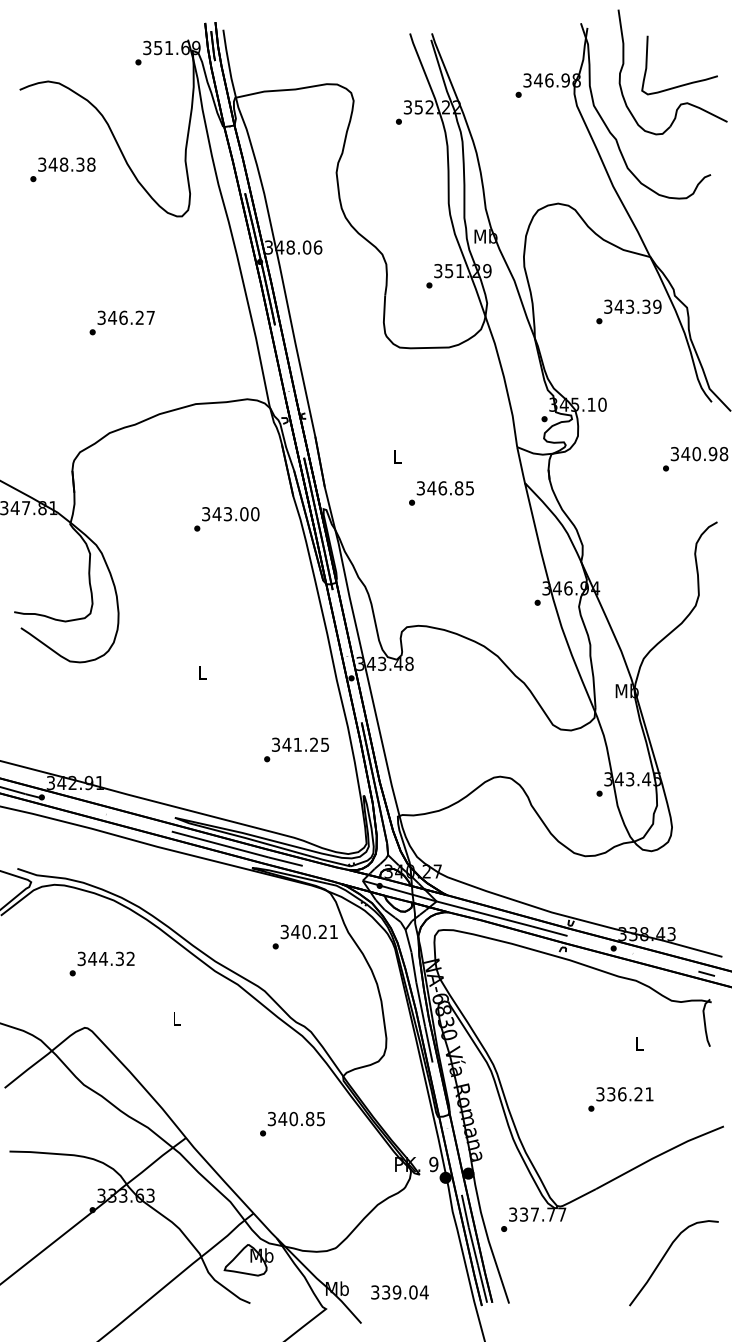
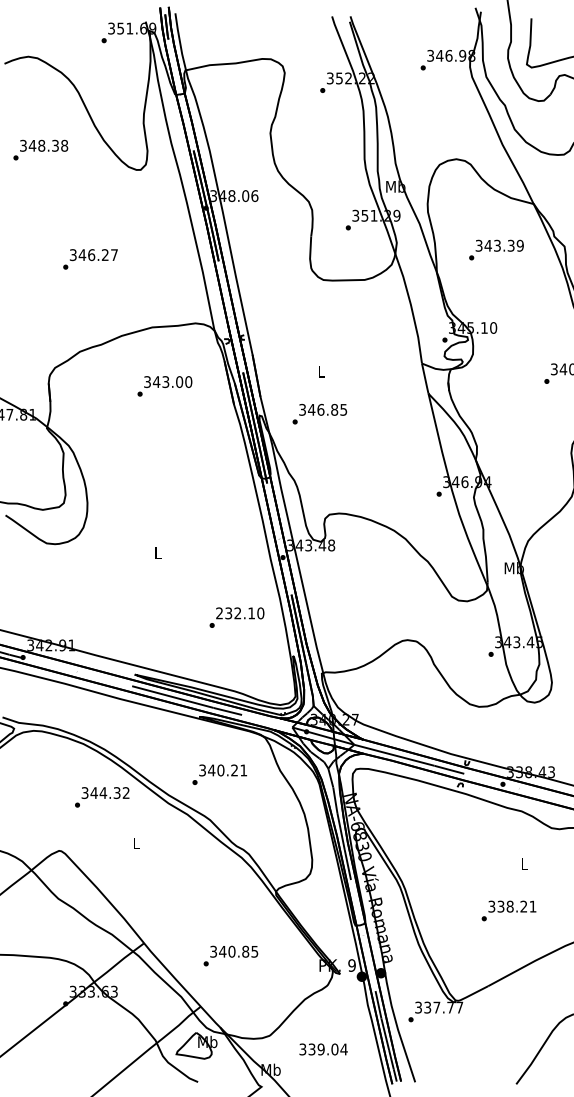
text: (62, 169) -> (40, 149), moved
text: (628, 311) -> (496, 249), moved
text: (441, 493) -> (319, 414), moved
text: (226, 519) -> (164, 386), moved
text: (300, 744) -> (240, 613), 341.25 -> 232.10
text: (304, 936) -> (219, 774), moved
text: (101, 963) -> (101, 796), moved
text: (622, 1094) -> (510, 906), 336.21 -> 338.21
text: (292, 1123) -> (230, 955), moved
text: (399, 1292) -> (323, 1049), moved

